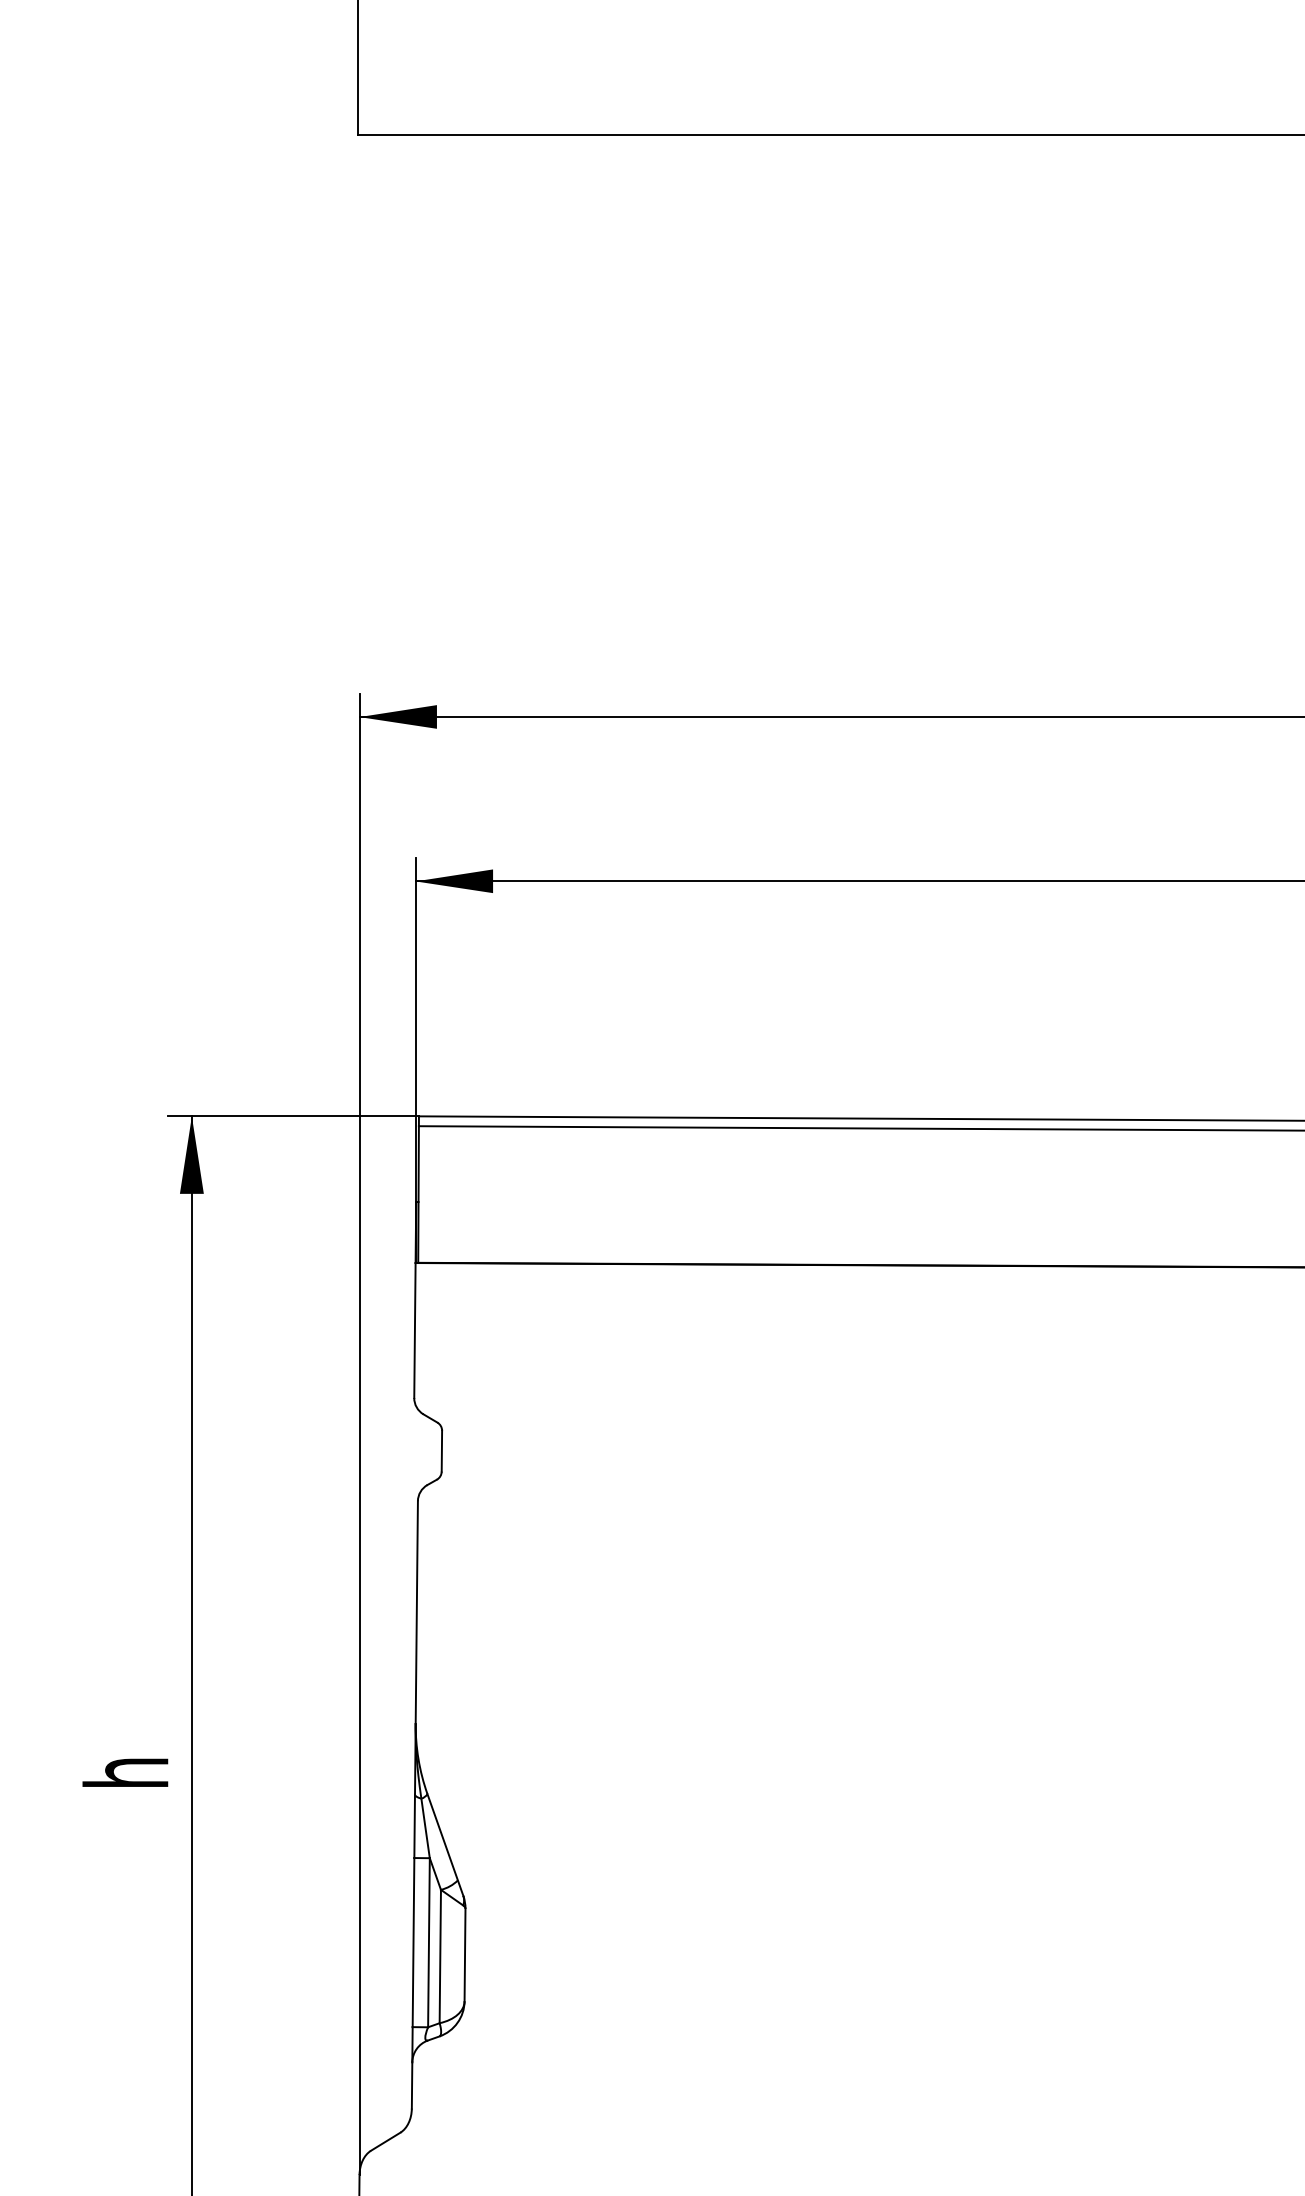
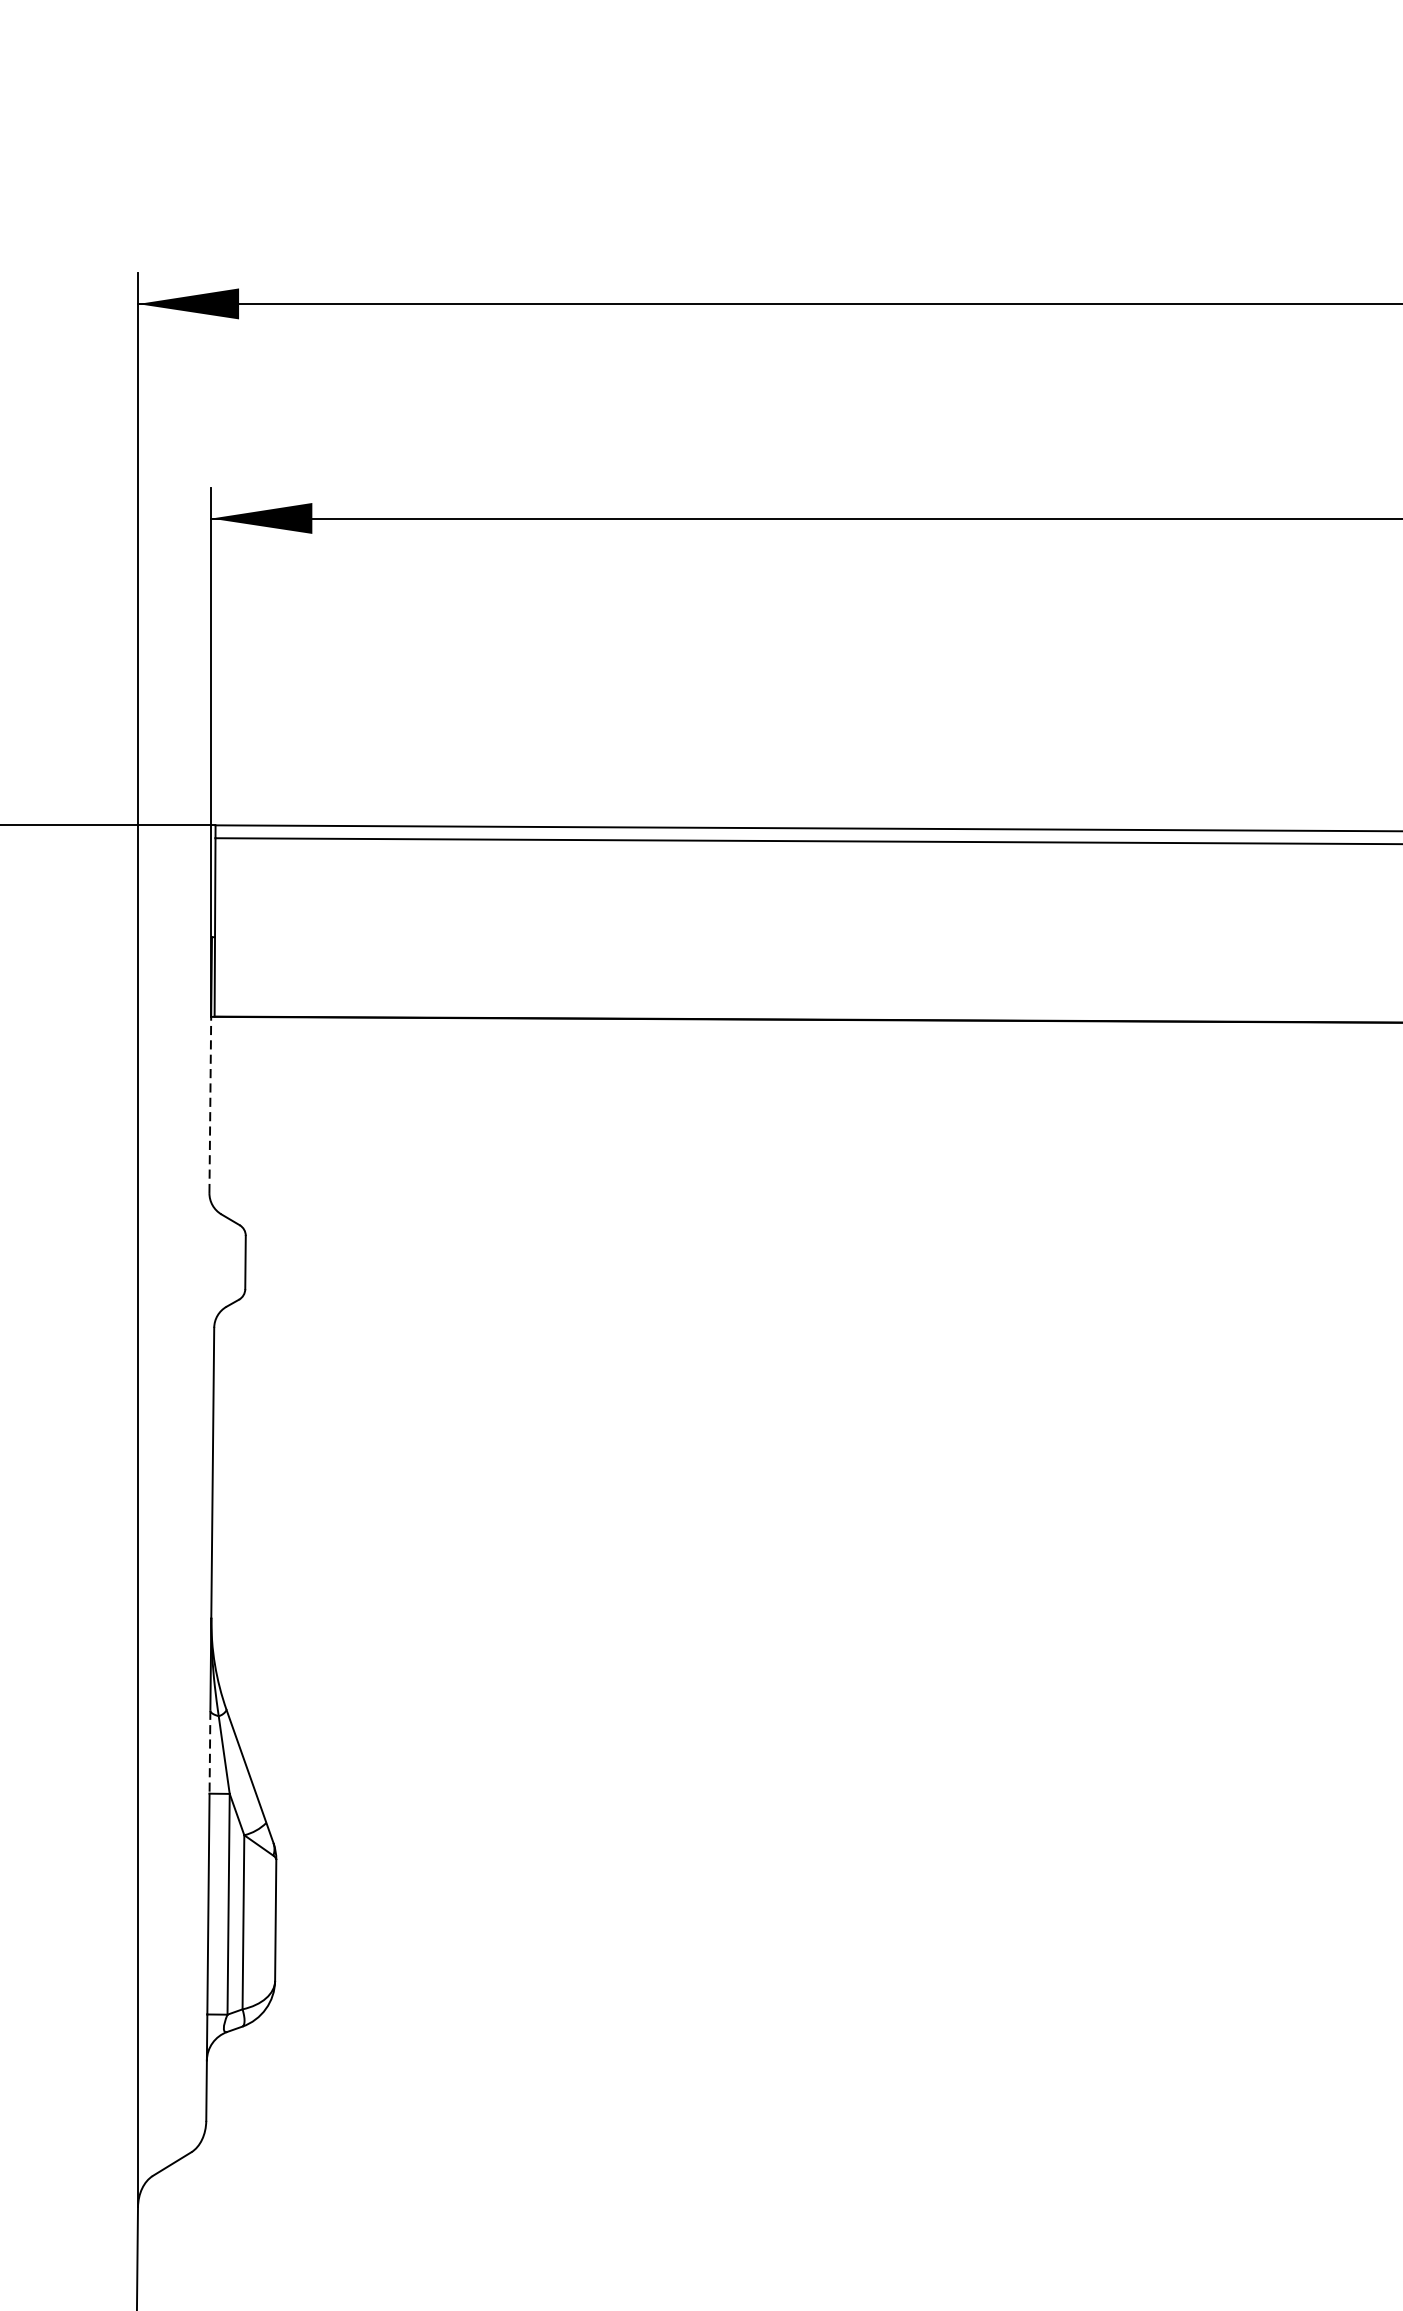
line: (414, 1330) -> (209, 1104), solid -> dashed
line: (414, 1826) -> (209, 1752), solid -> dashed

